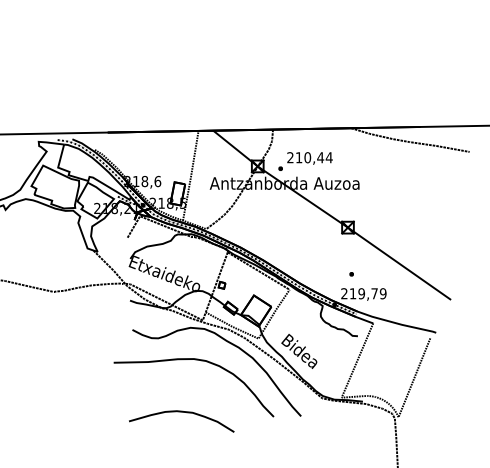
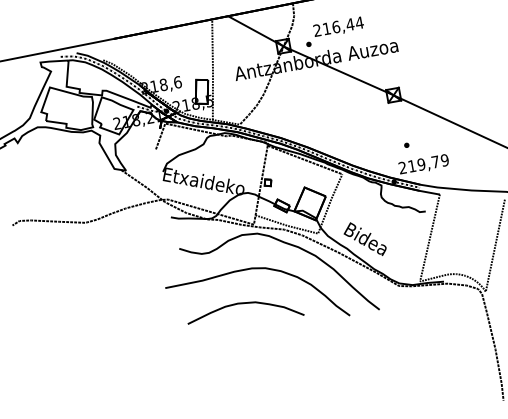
text: (307, 157) -> (335, 26), 210,44 -> 216,44
curve: (181, 412) -> (243, 304), moved

